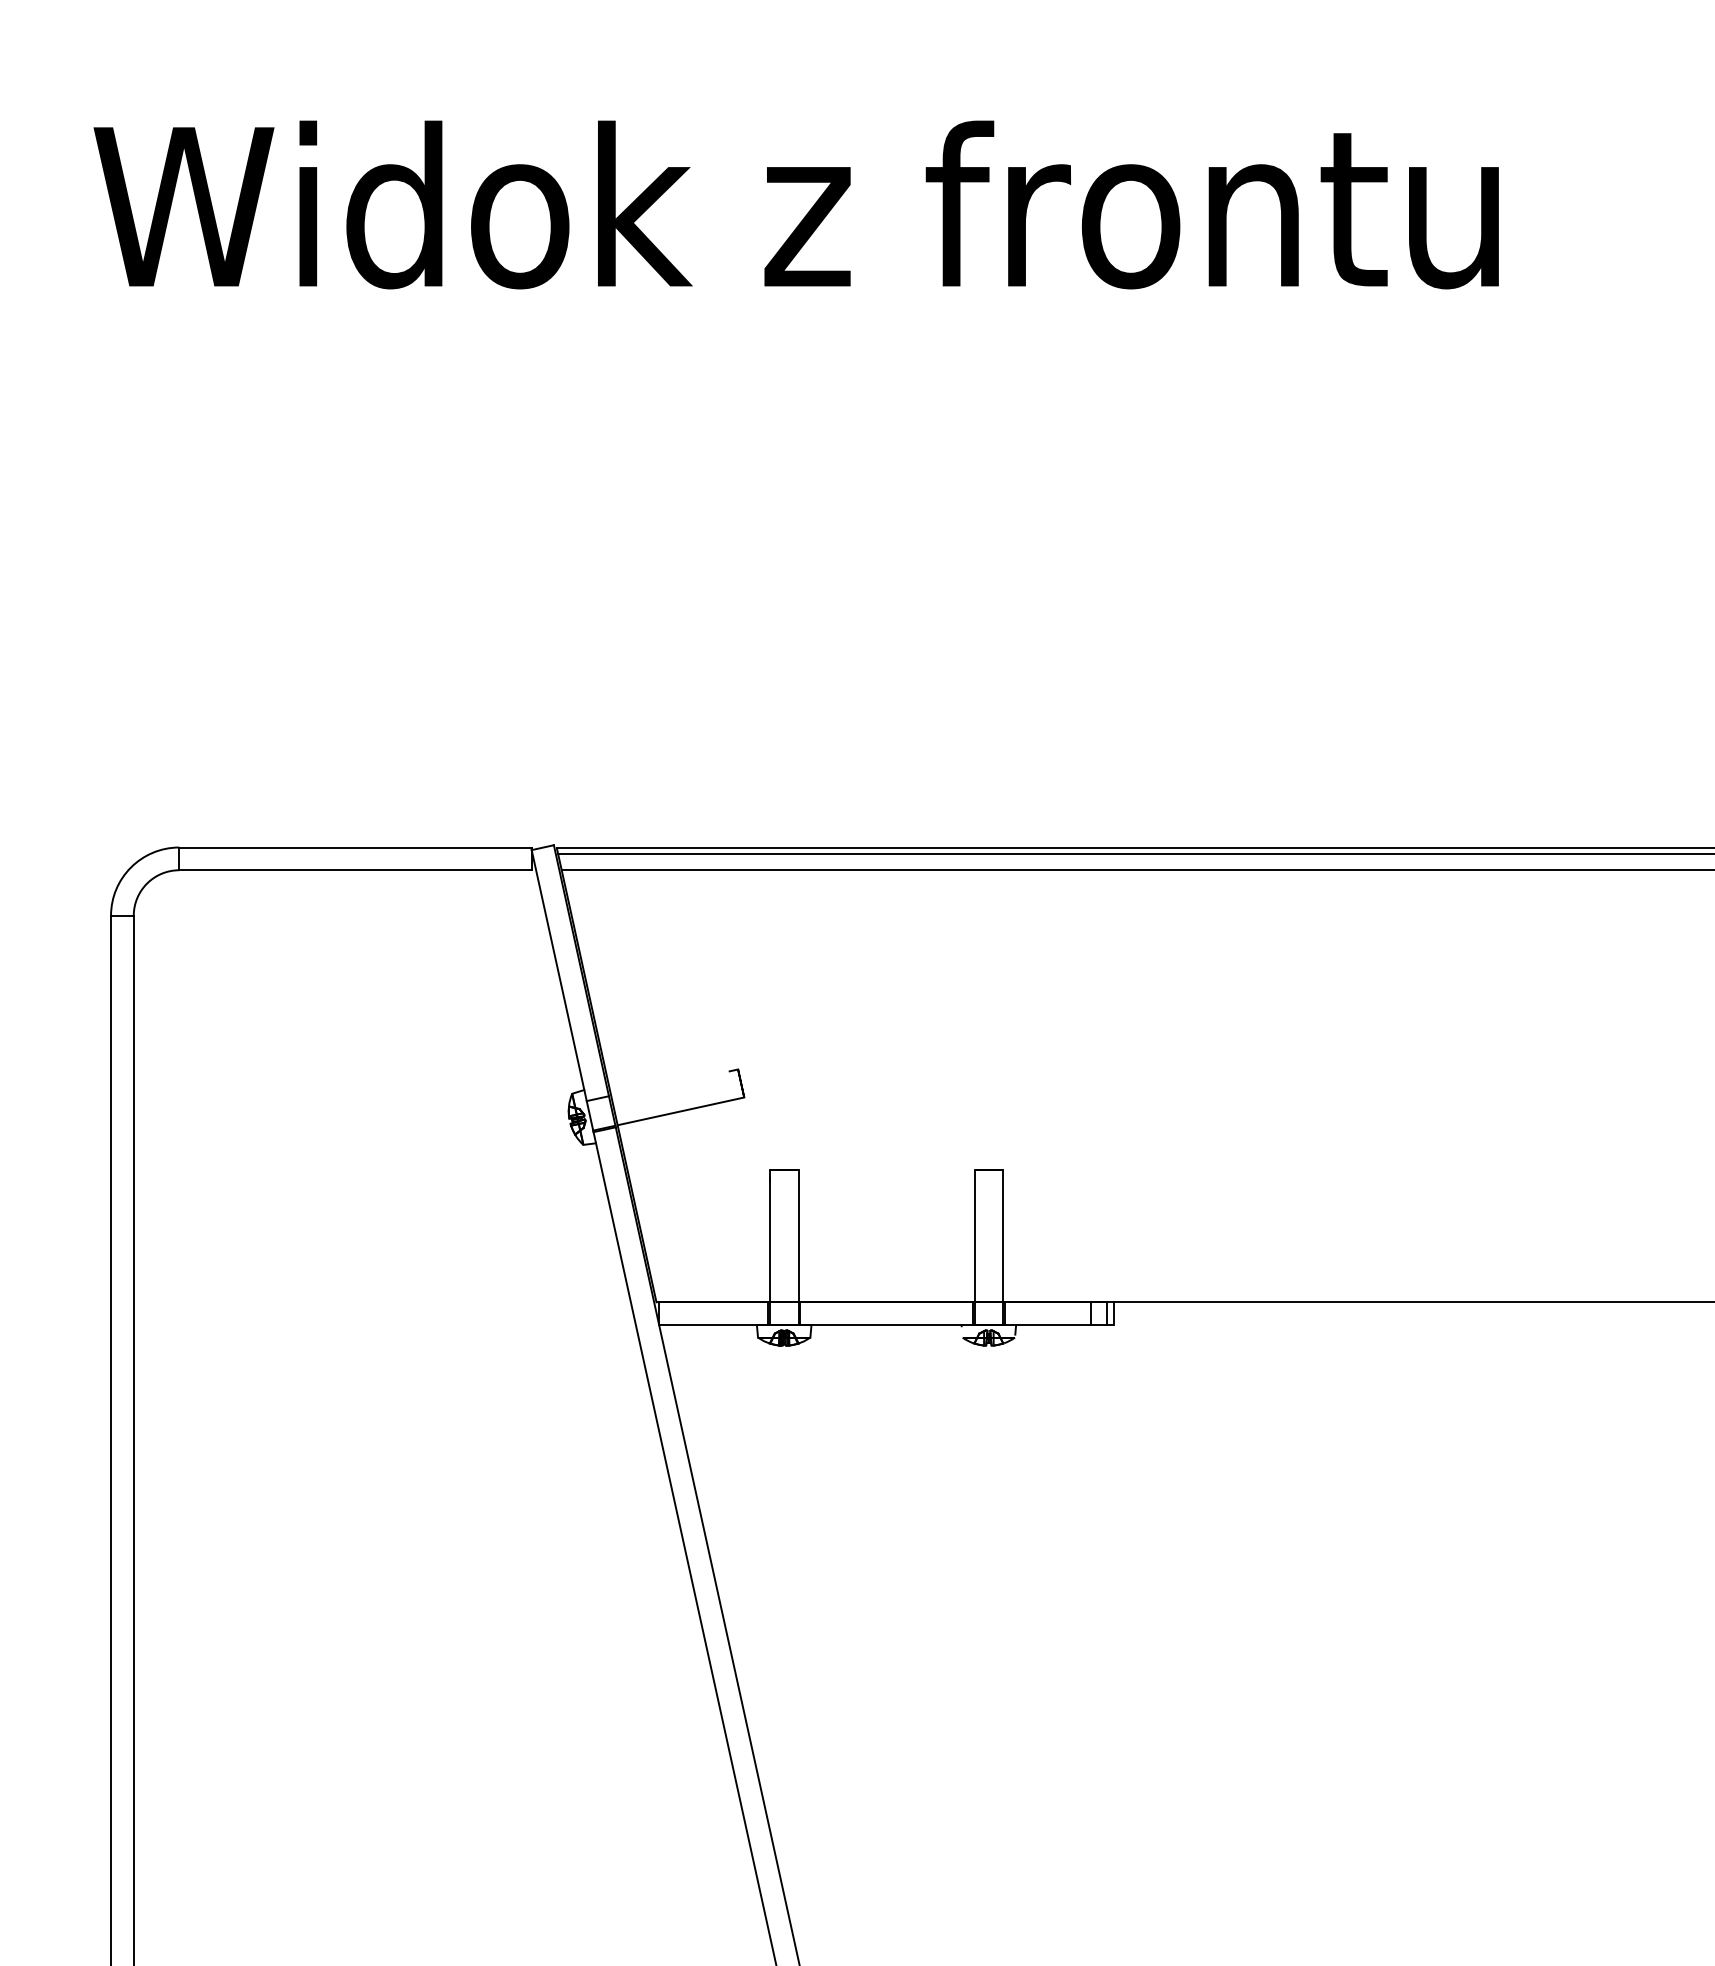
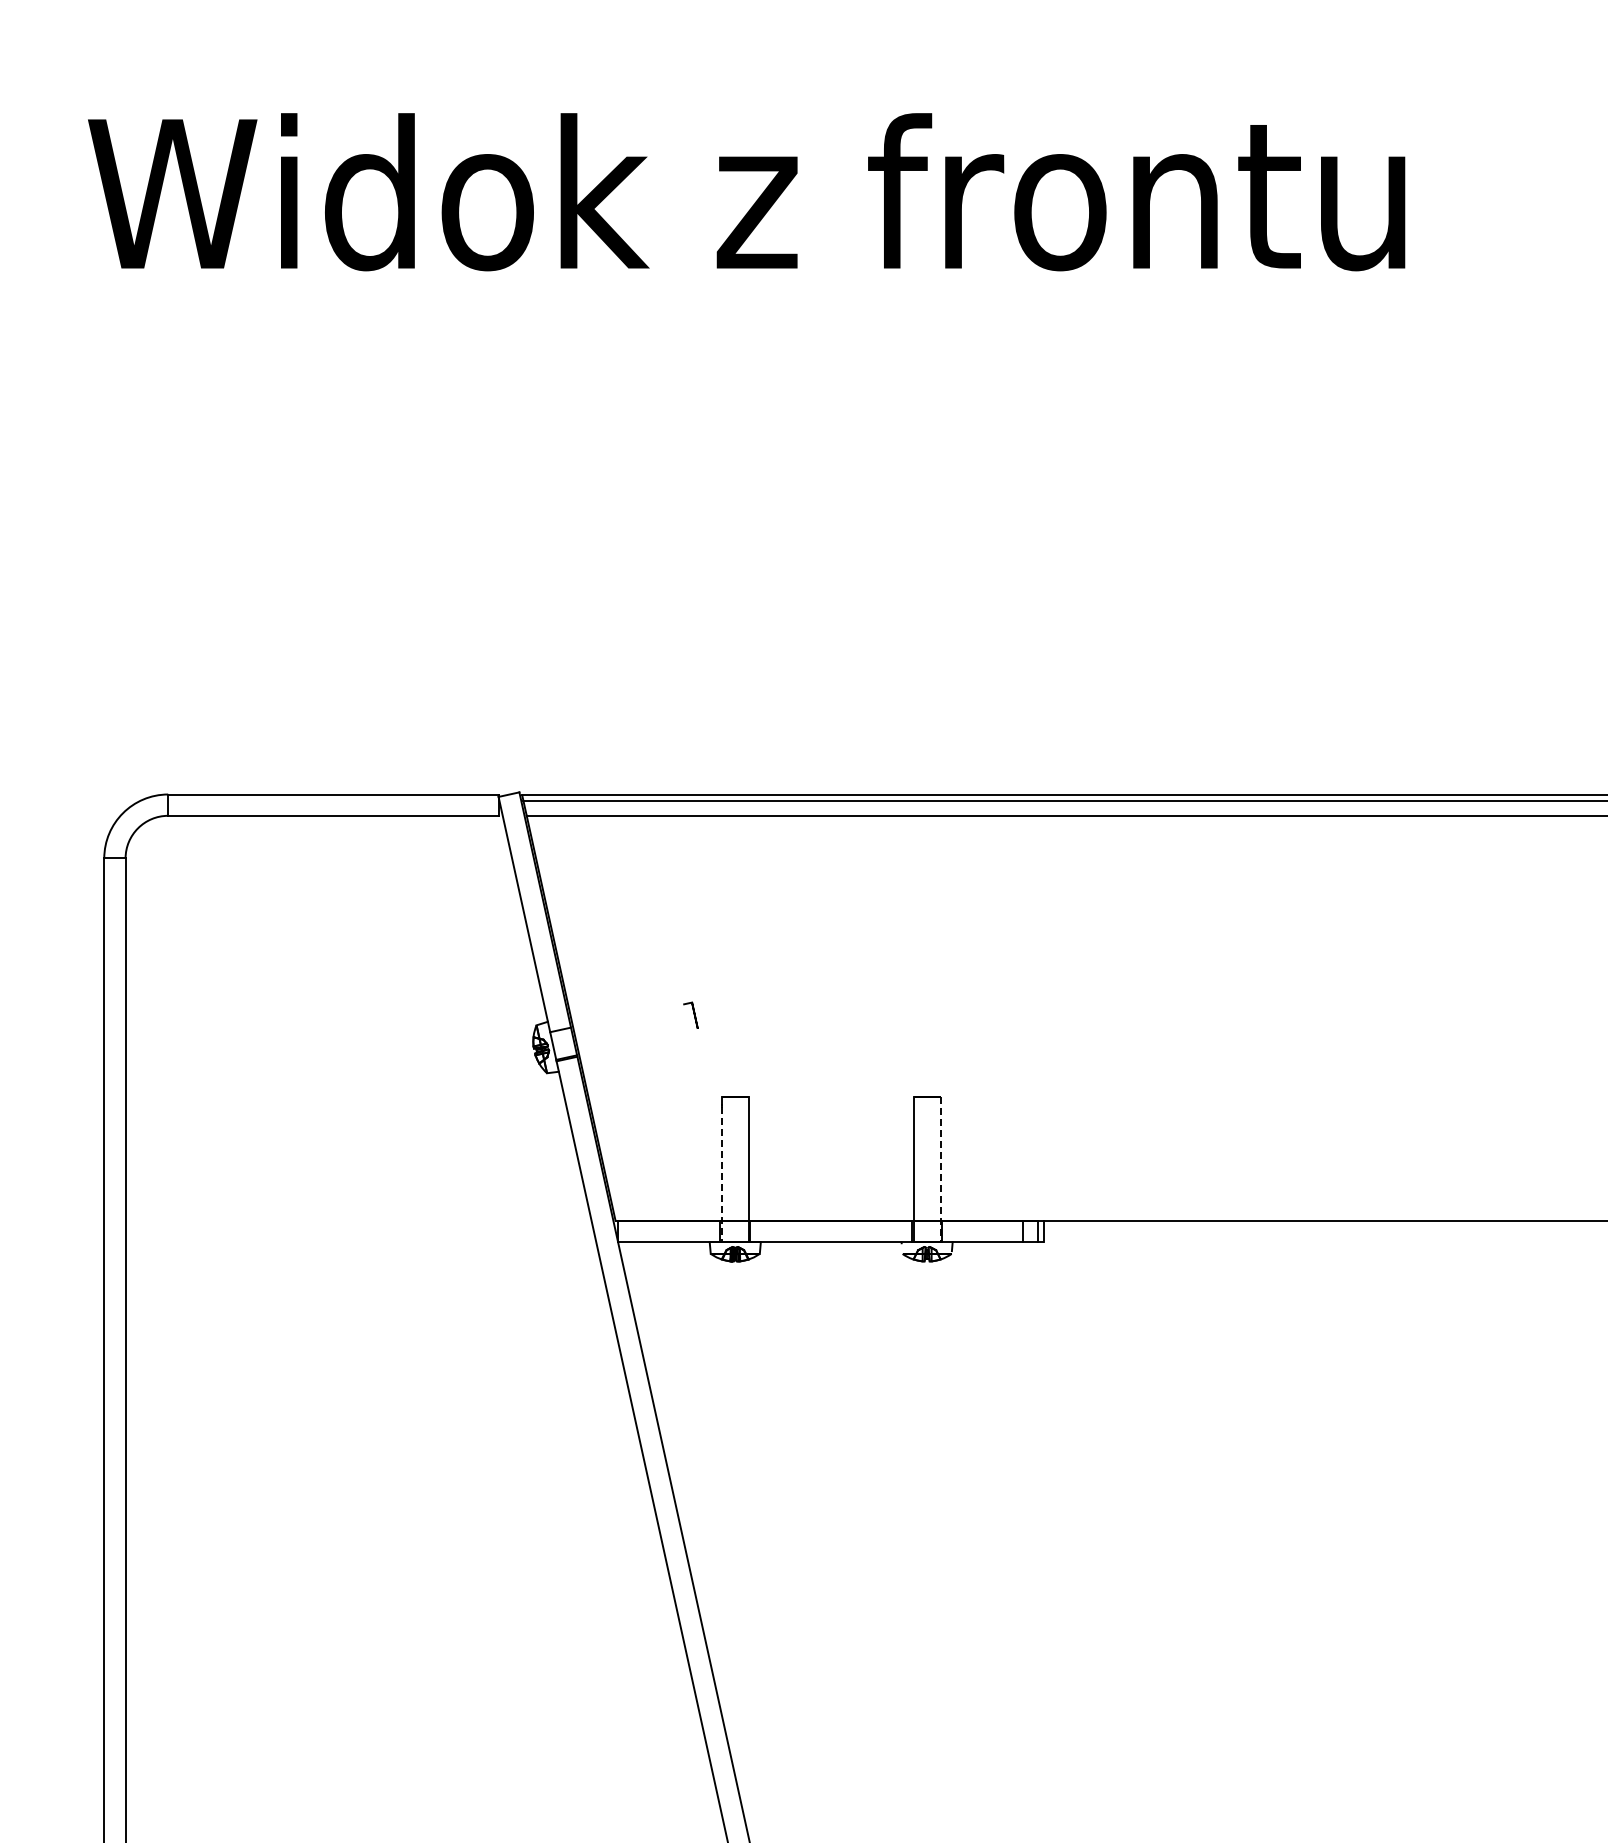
line: (680, 1111) -> (638, 1041), removed
line: (1003, 1248) -> (940, 1170), solid -> dashed
line: (769, 1252) -> (721, 1174), solid -> dashed

